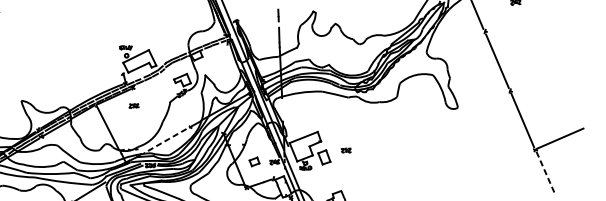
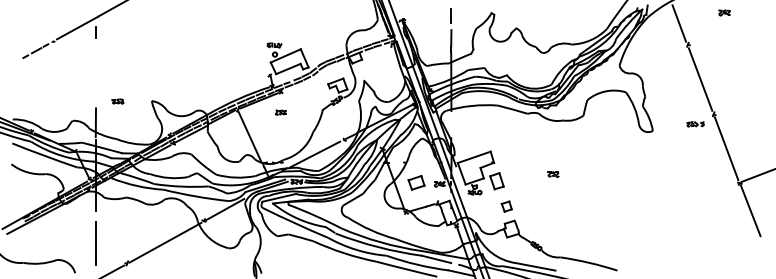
part: (494, 100) -> (695, 124), added
line: (164, 141) -> (314, 154), dashed -> solid
part: (346, 150) -> (553, 174), moved
part: (254, 161) -> (416, 182), size x1.43
line: (545, 174) -> (750, 211), dashed -> solid
part: (333, 179) -> (506, 206), added

